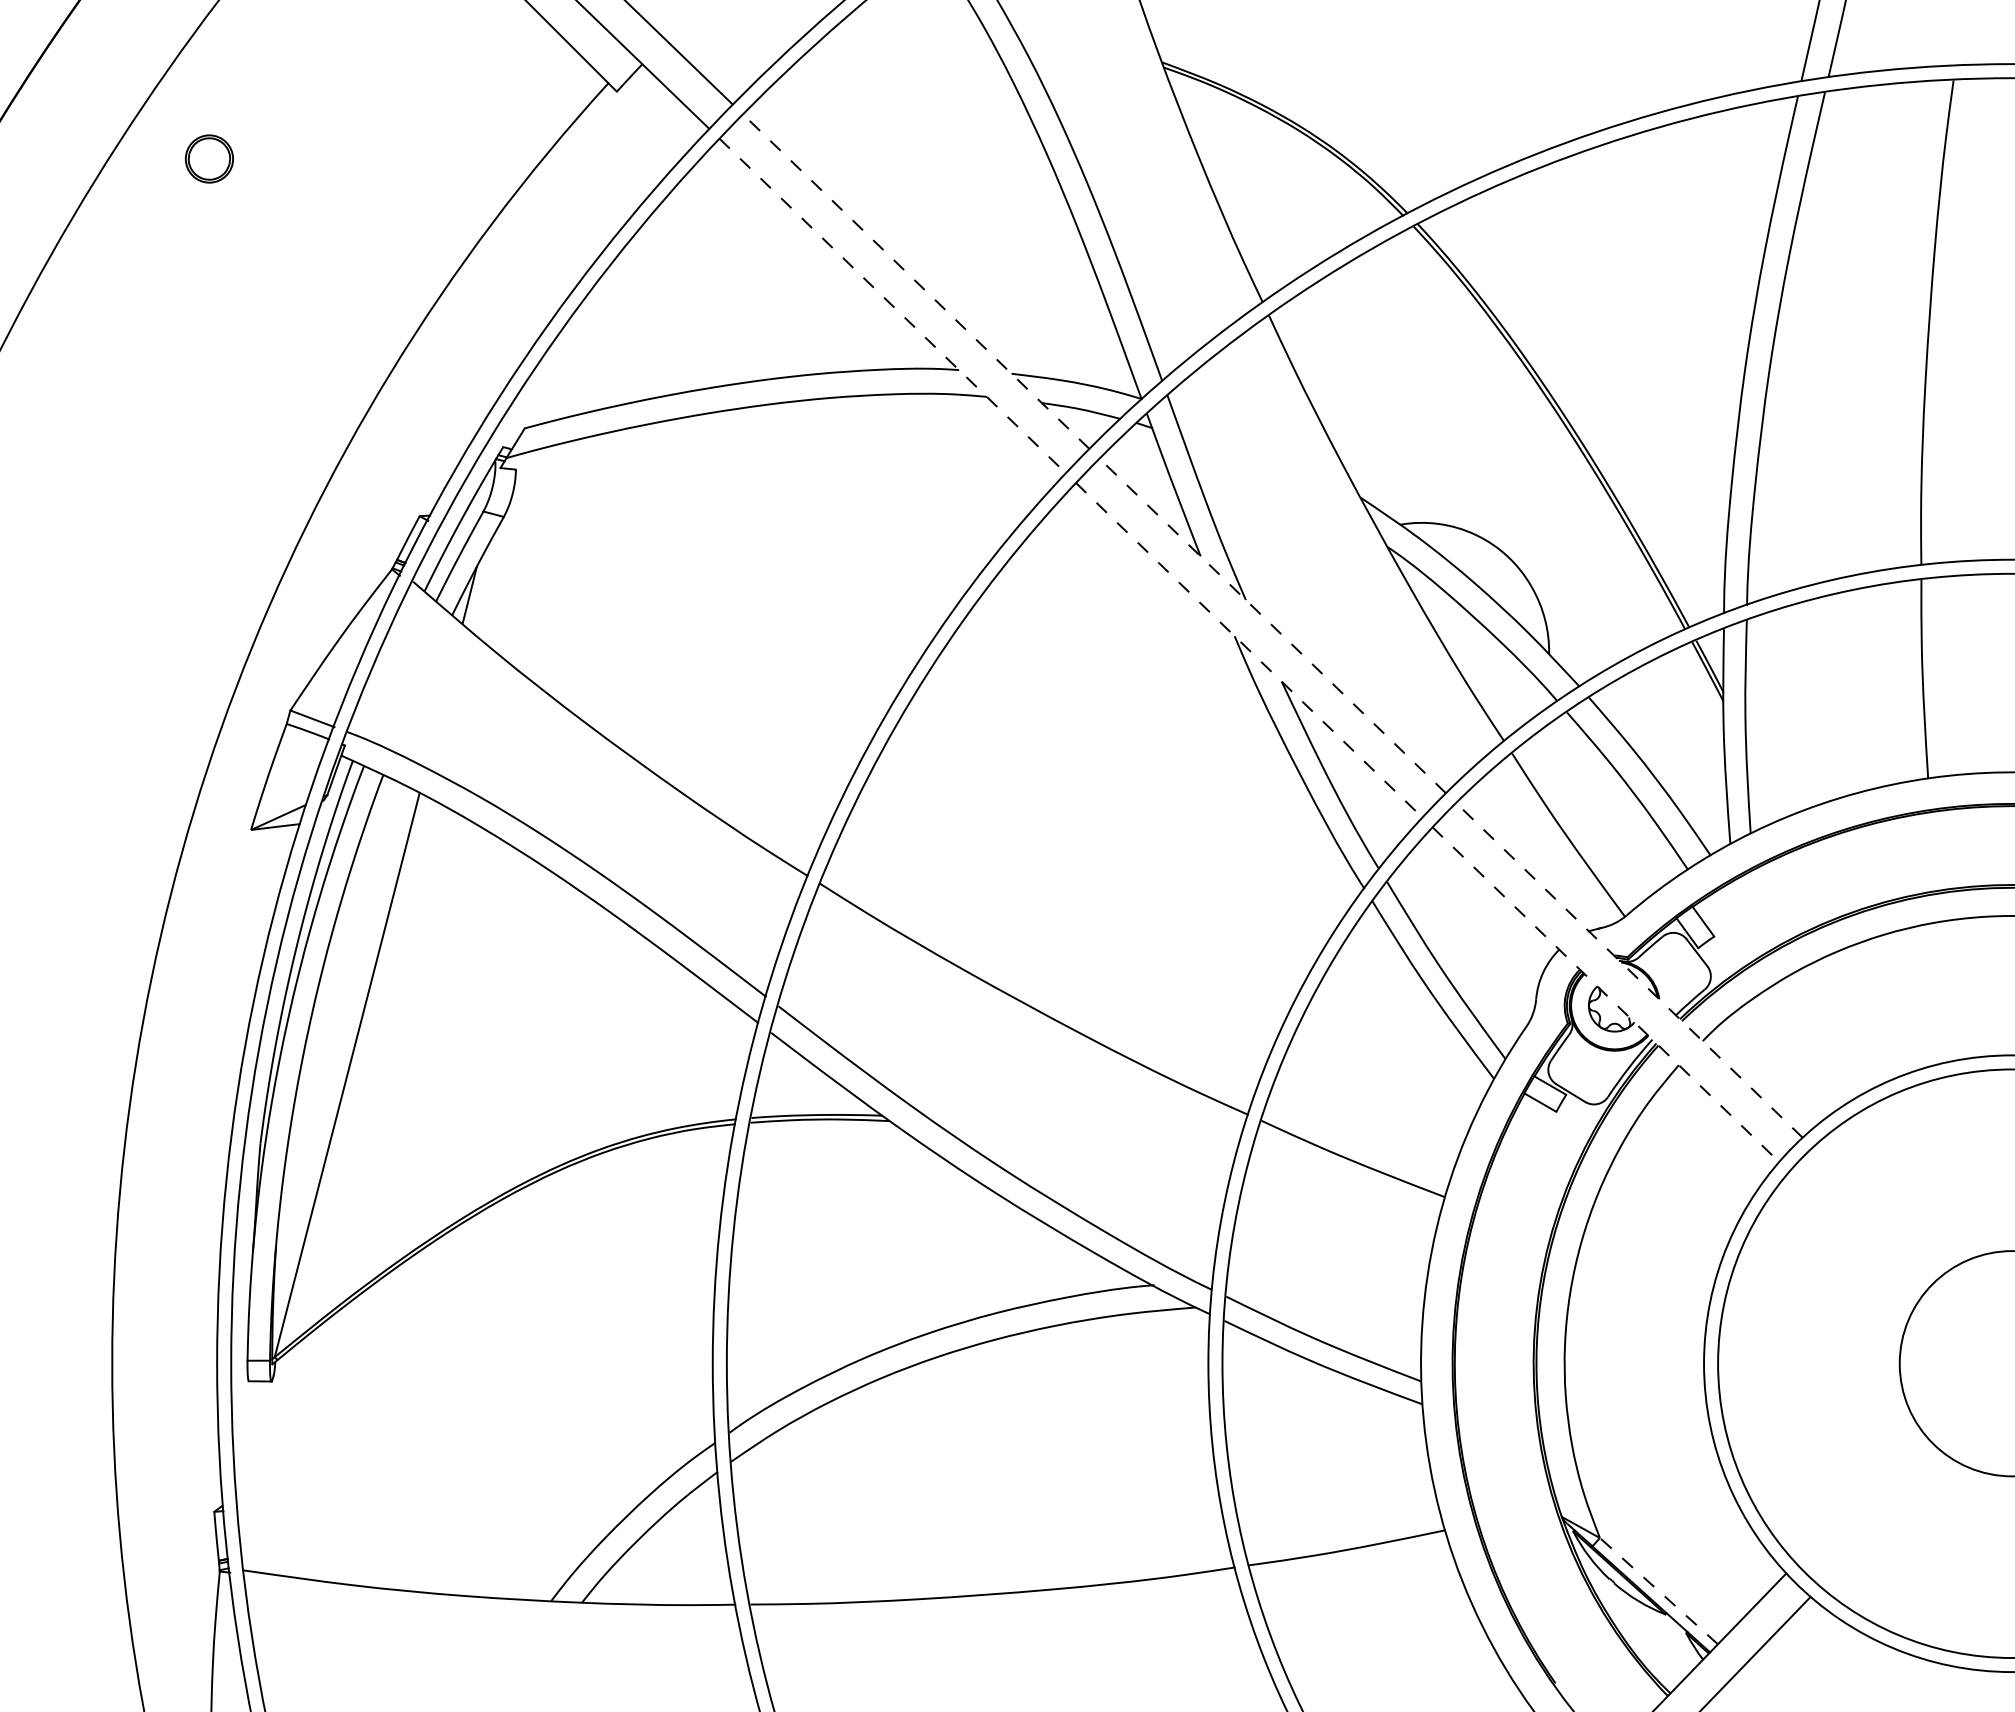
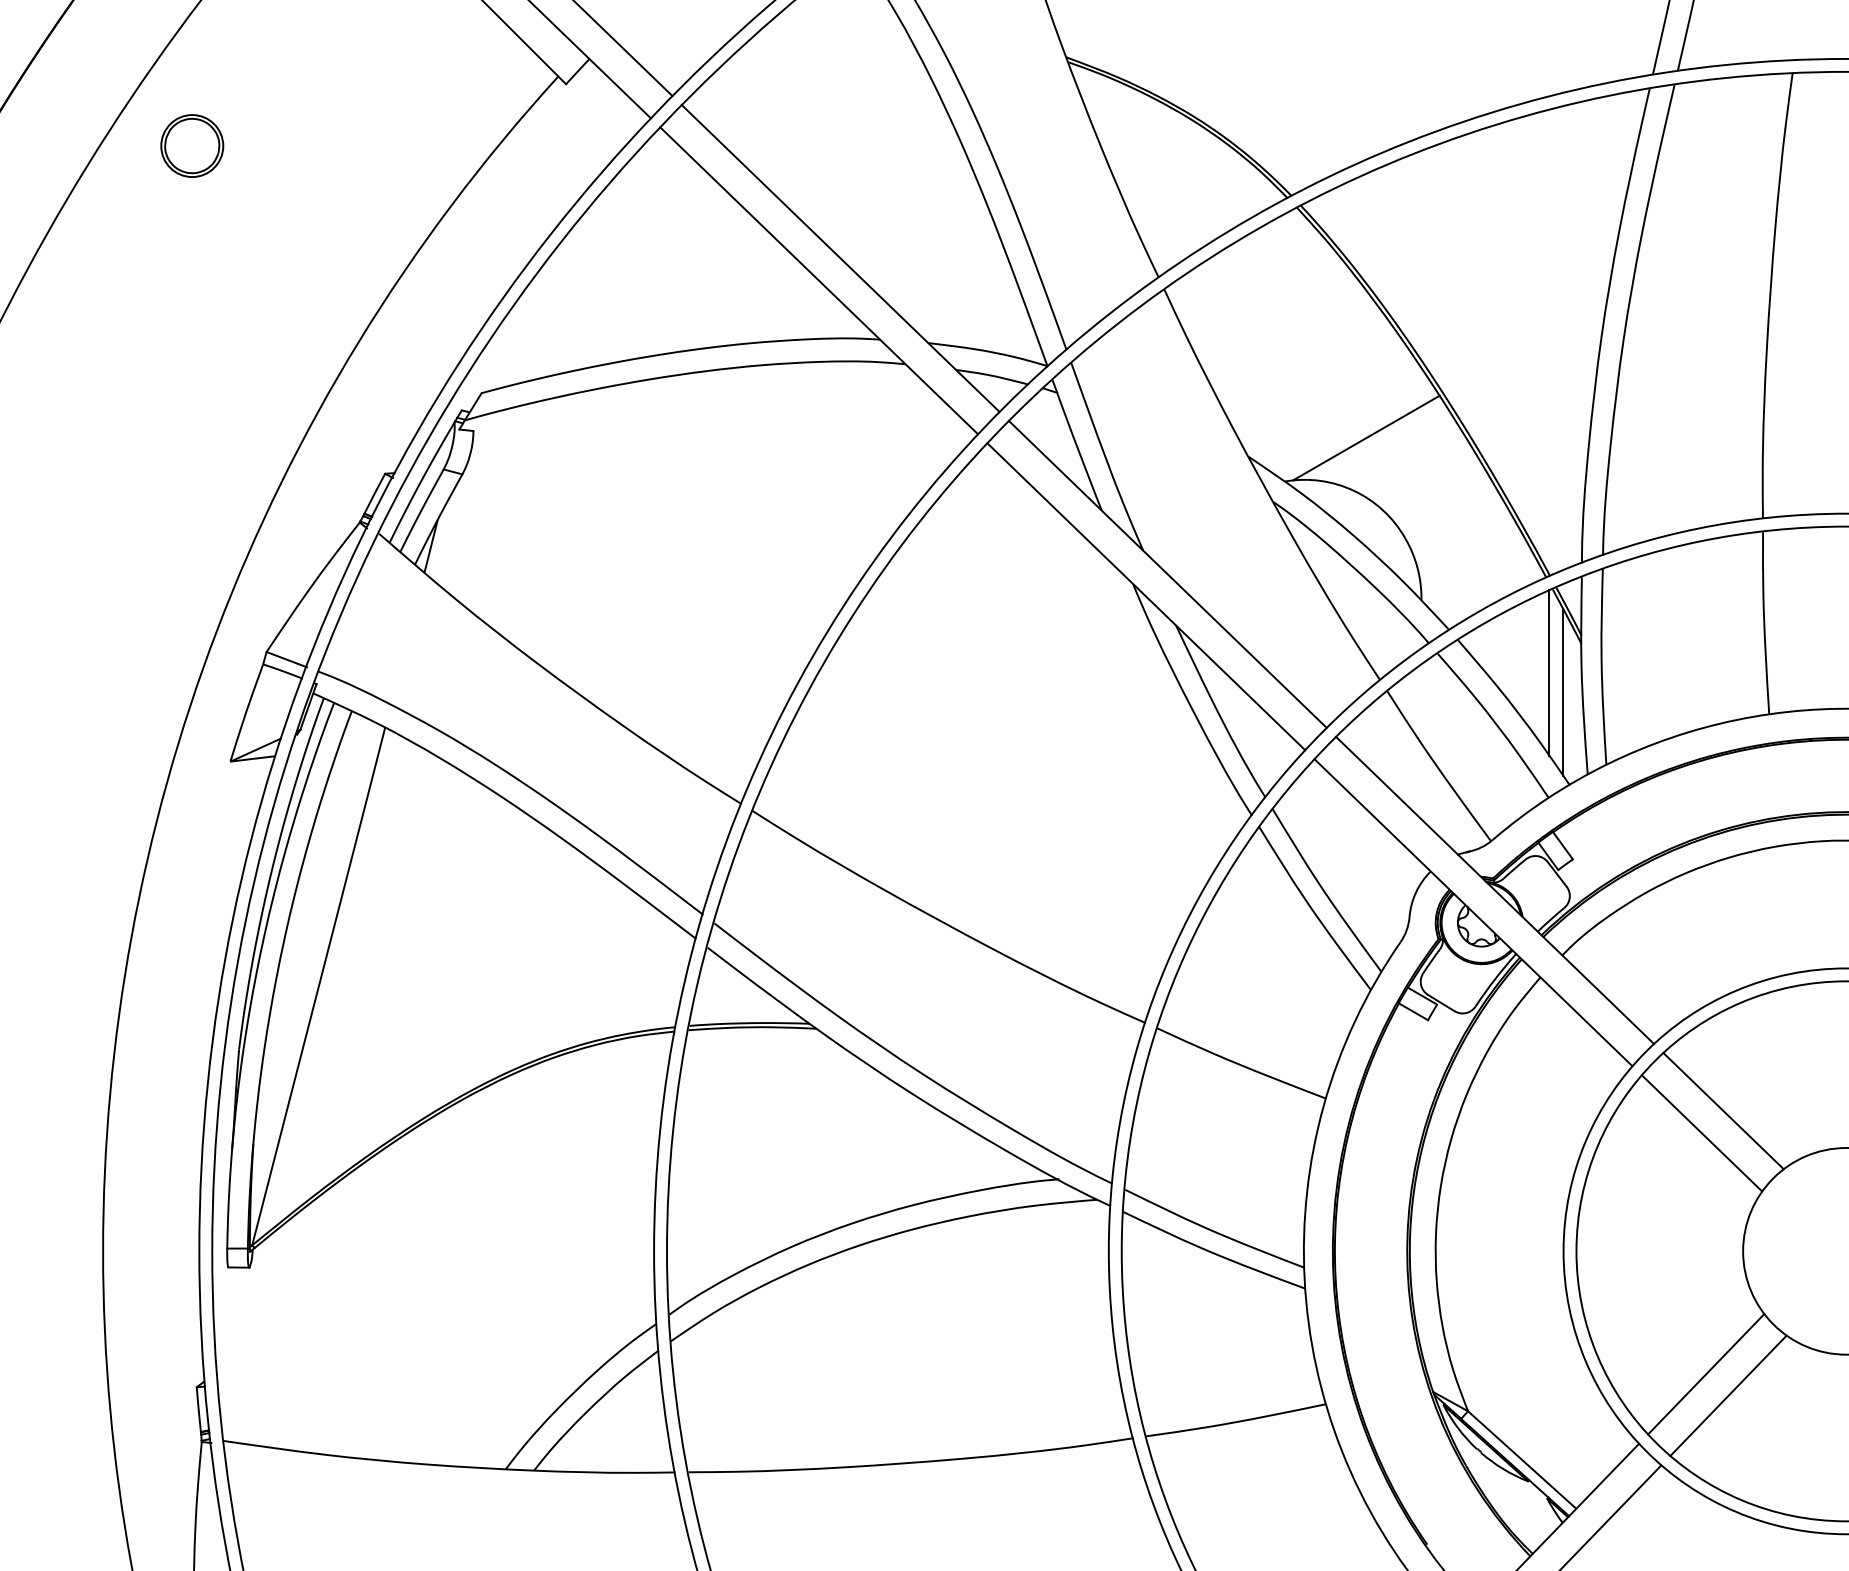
part: (209, 158) -> (192, 145), size x1.43
line: (916, 281) -> (841, 258), dashed -> solid
line: (892, 305) -> (818, 280), dashed -> solid
line: (1488, 477) -> (1365, 438), added
line: (1272, 625) -> (1167, 574), dashed -> solid
line: (1249, 650) -> (1146, 596), dashed -> solid
line: (1688, 733) -> (1549, 673), added
line: (1703, 754) -> (1563, 692), added
line: (1629, 970) -> (1495, 890), dashed -> solid
line: (1605, 994) -> (1473, 912), dashed -> solid
line: (1878, 1210) -> (1723, 1110), added
line: (1854, 1234) -> (1701, 1132), added
line: (1859, 1497) -> (1706, 1374), added
line: (1883, 1520) -> (1728, 1395), added
line: (1658, 1590) -> (1521, 1459), dashed -> solid

